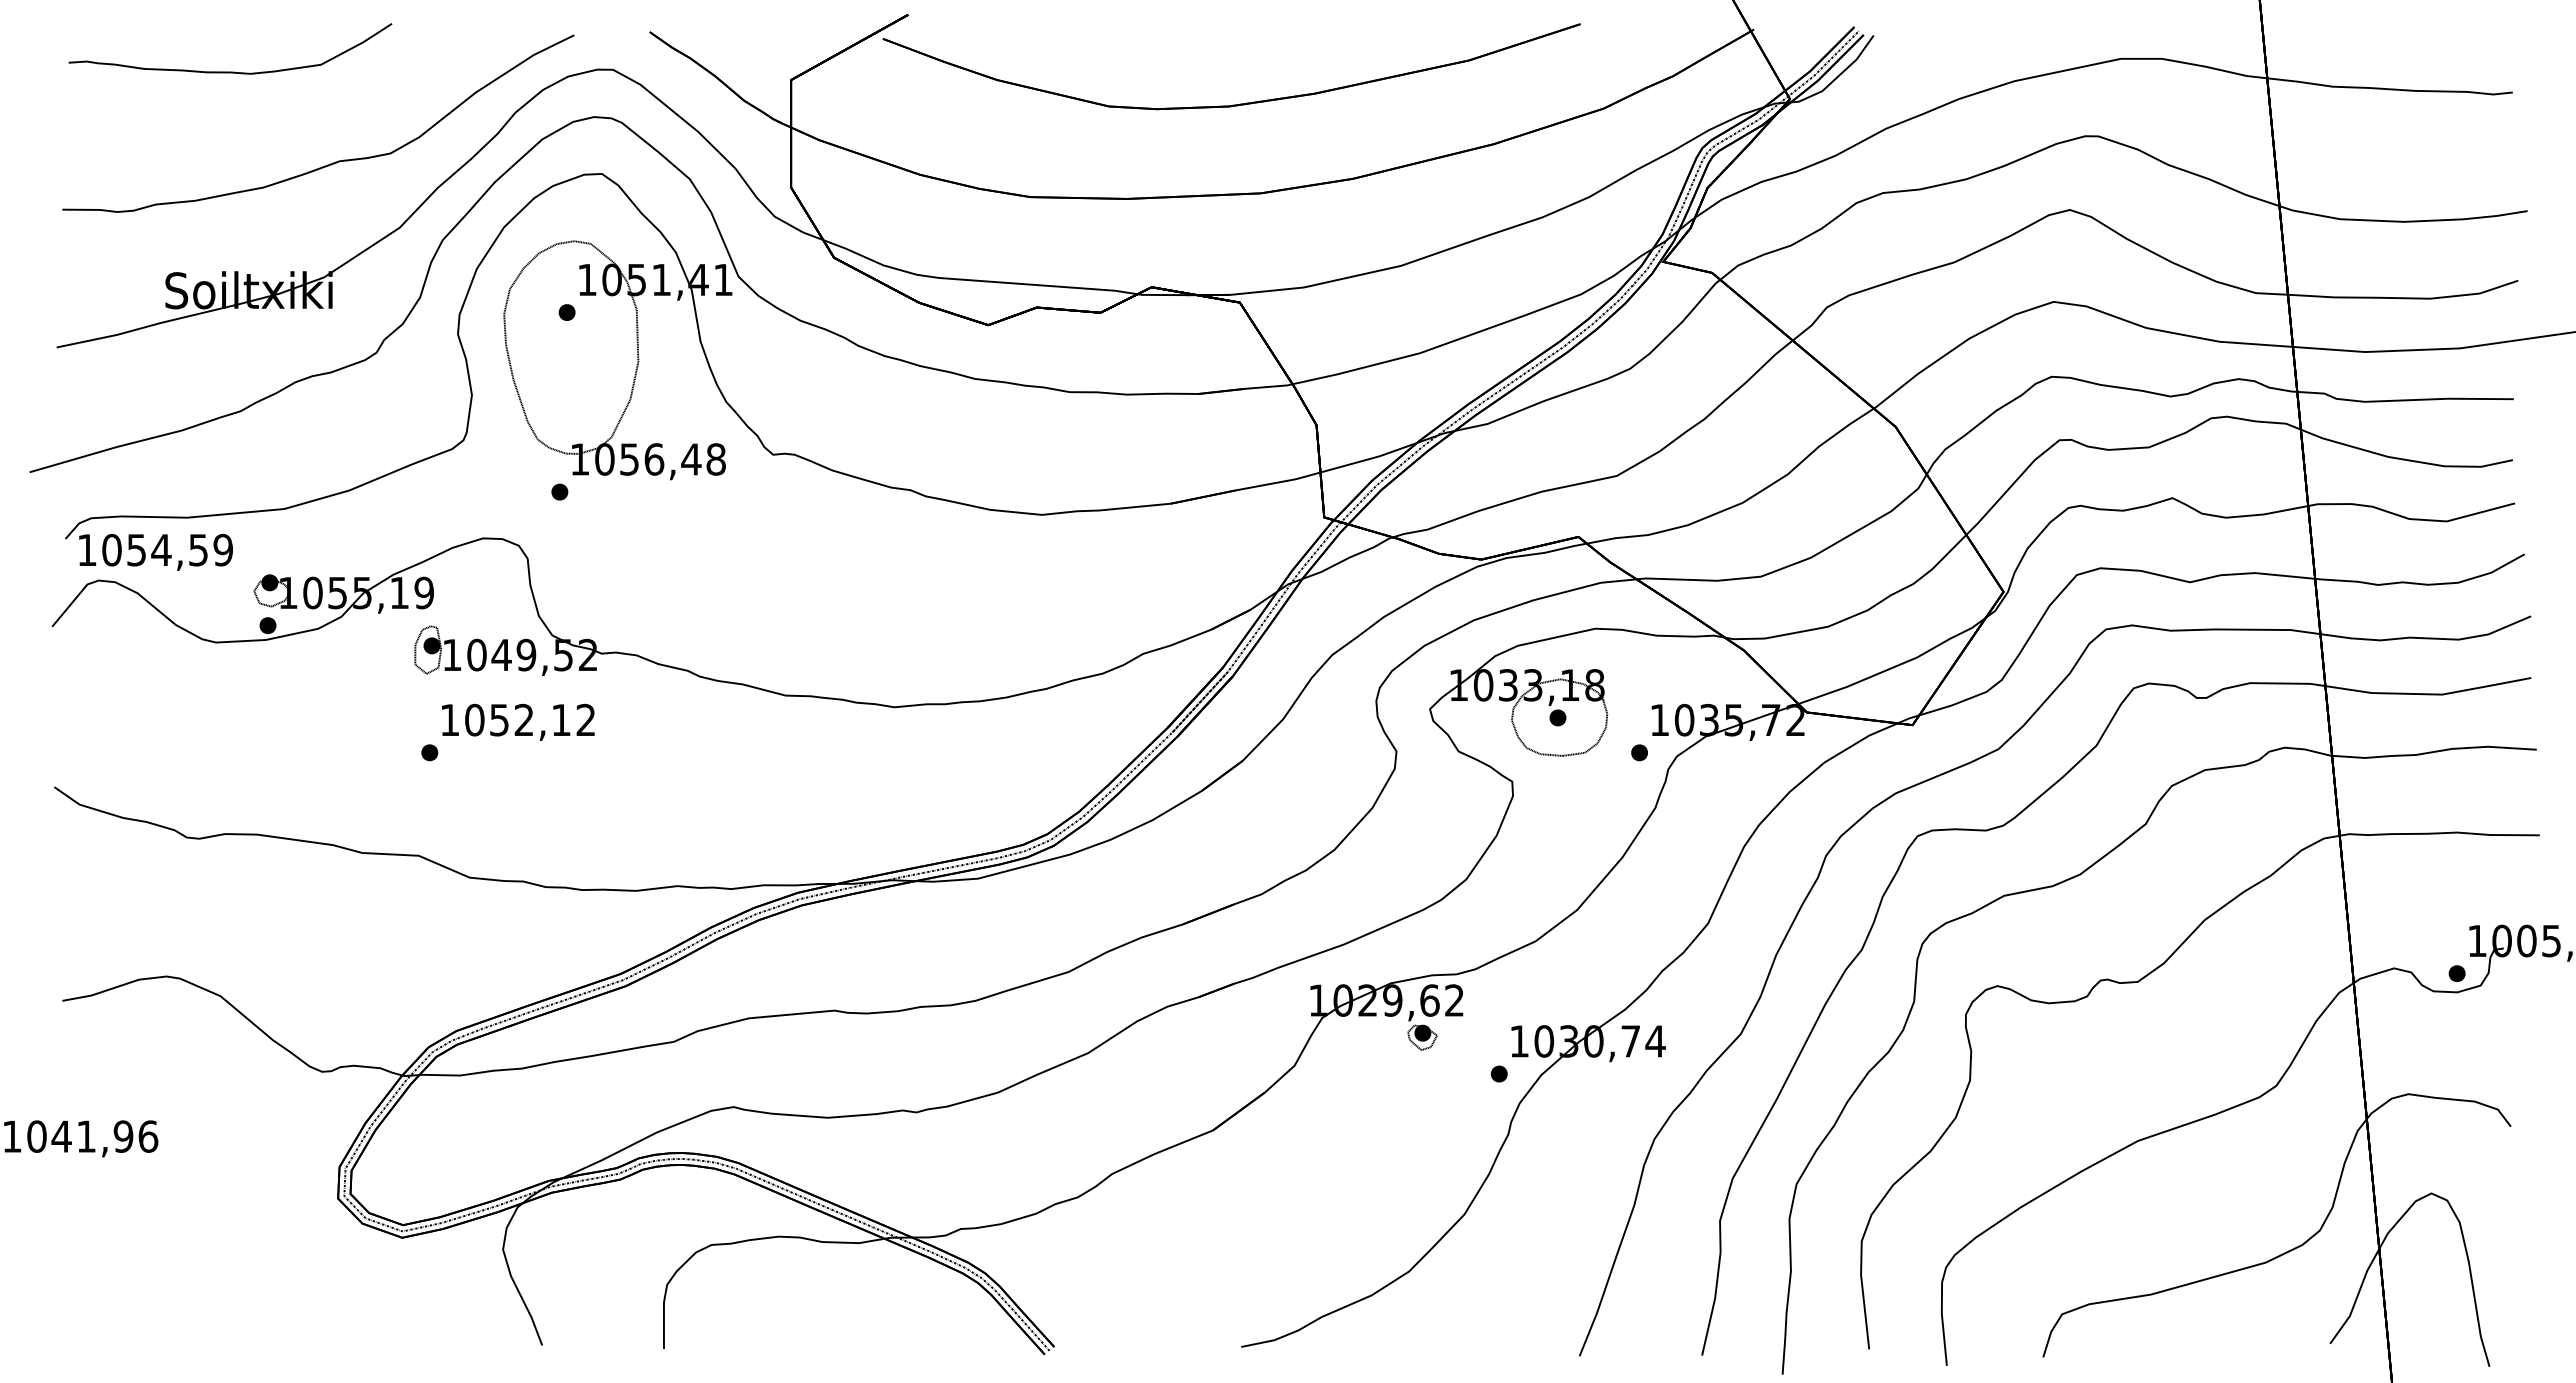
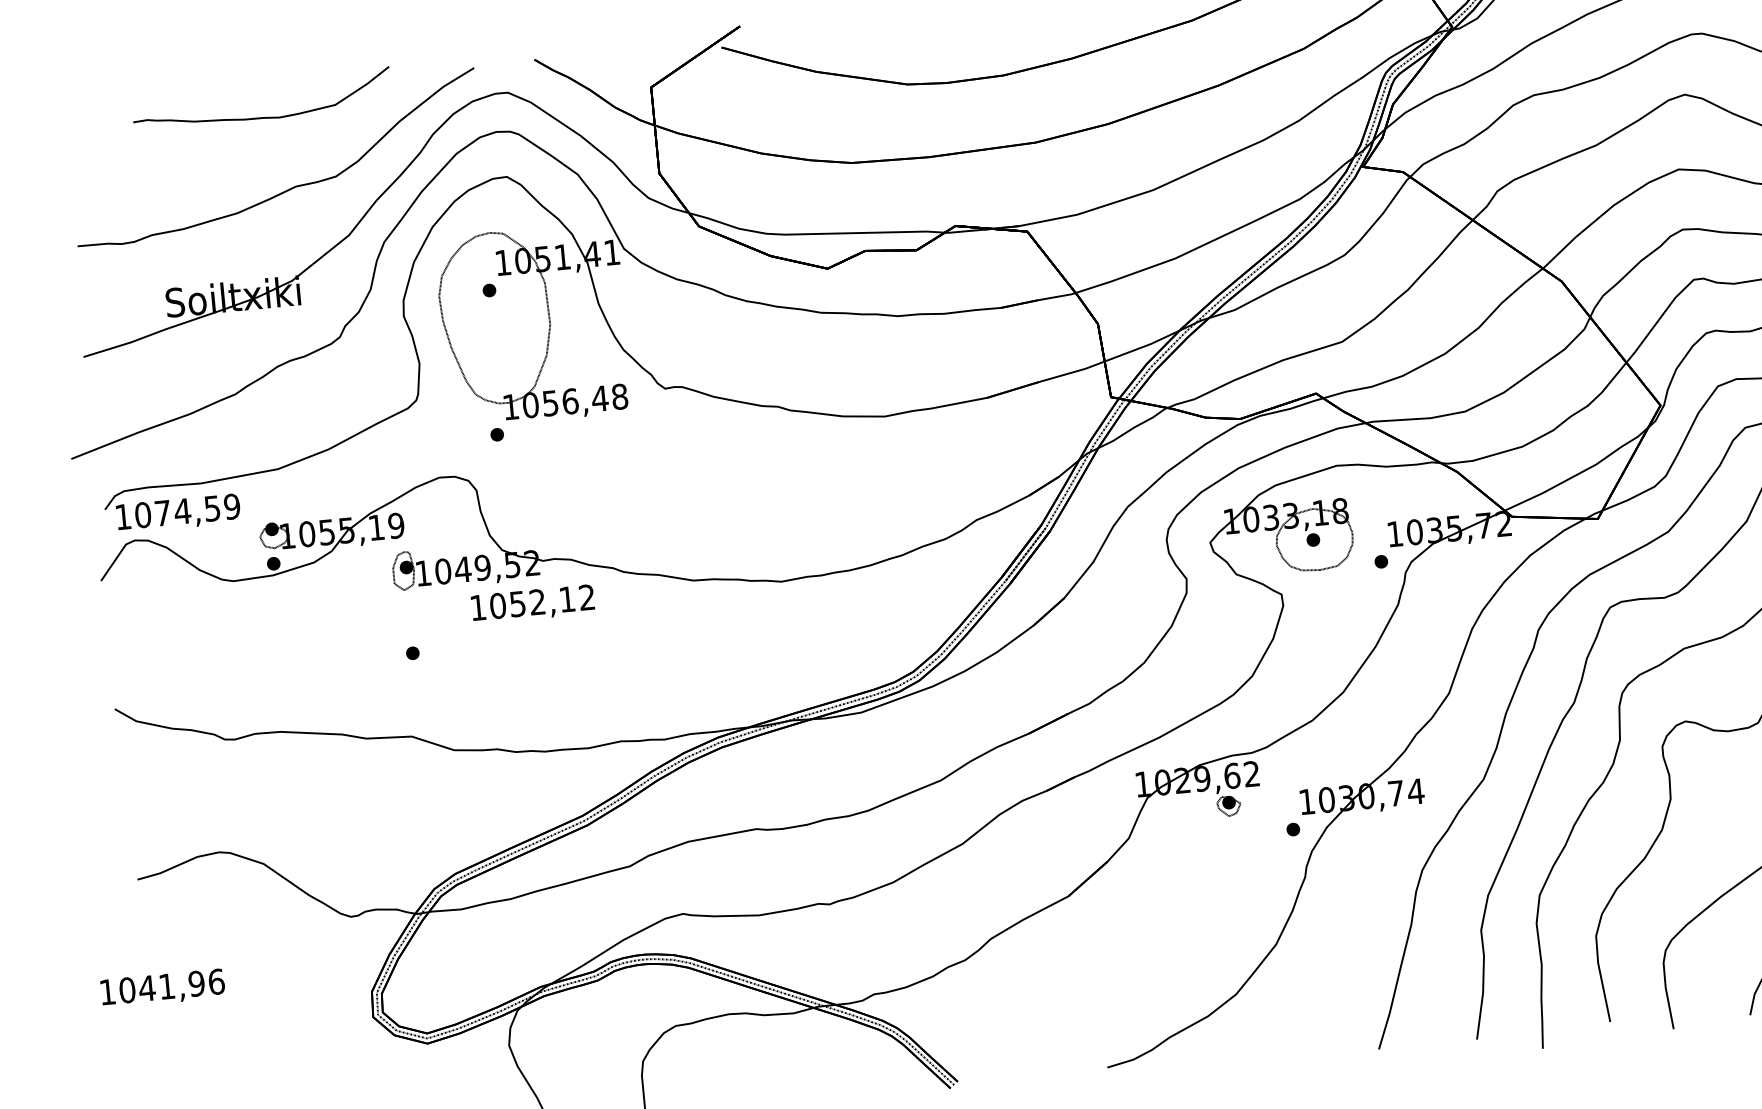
curve: (230, 71) -> (263, 117), moved
text: (136, 550) -> (162, 513), 1054,59 -> 1074,59
text: (518, 721) -> (533, 603), moved

